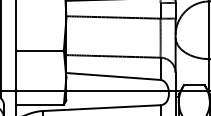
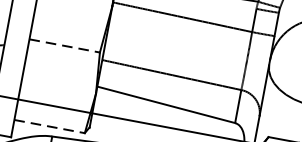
line: (40, 50) -> (65, 46), solid -> dashed
line: (40, 104) -> (50, 126), solid -> dashed

